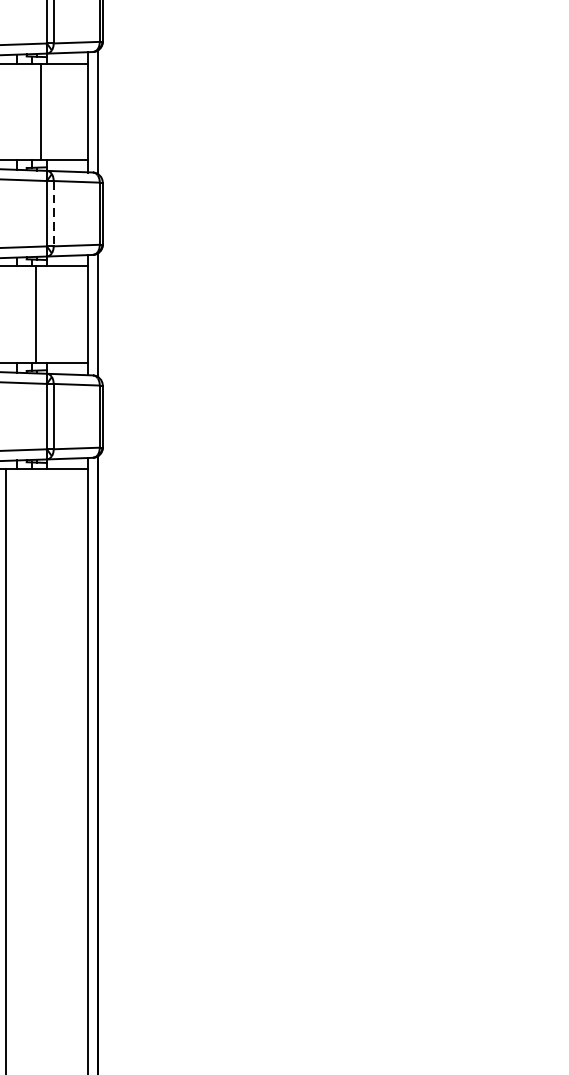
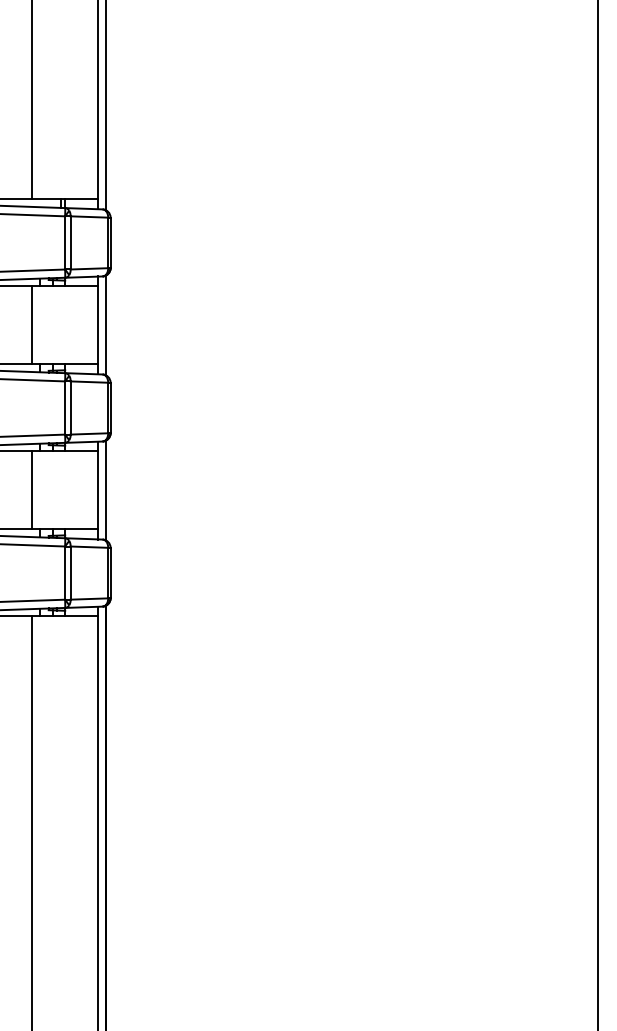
line: (41, 111) -> (32, 324), moved
line: (53, 214) -> (70, 408), dashed -> solid
line: (36, 313) -> (32, 489), moved

